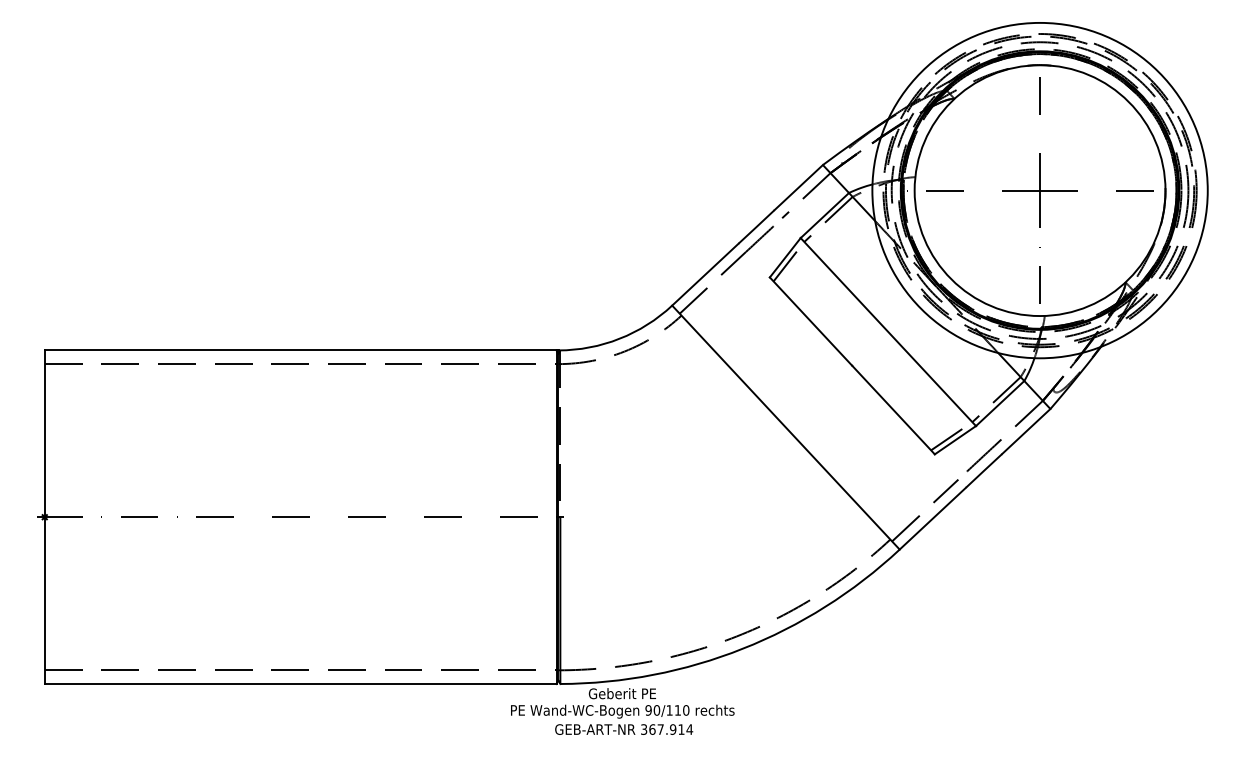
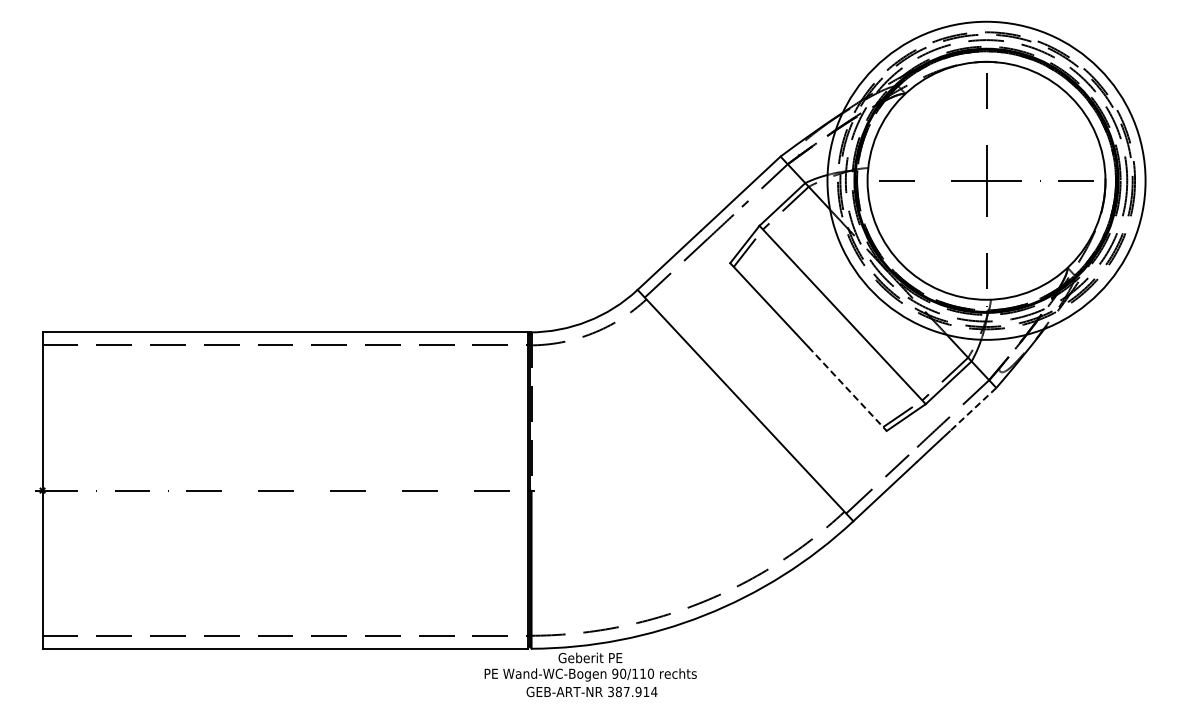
line: (893, 410) -> (847, 389), solid -> dashed
line: (1026, 431) -> (973, 409), solid -> dashed
text: (652, 729) -> (618, 691), 367.914 -> 387.914

